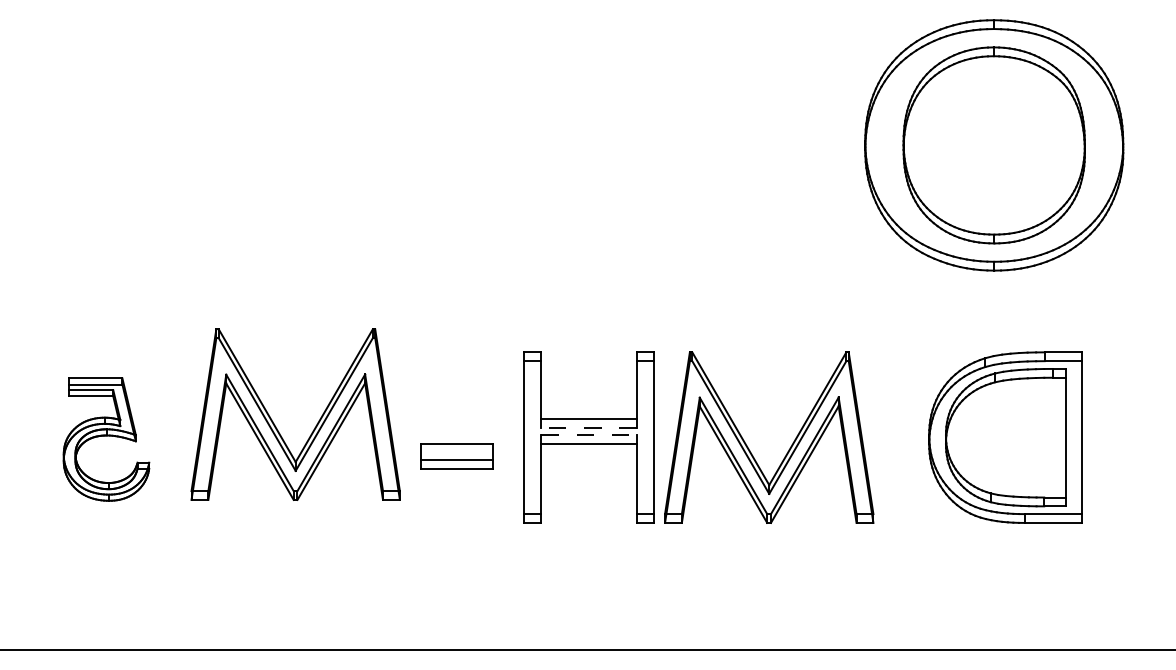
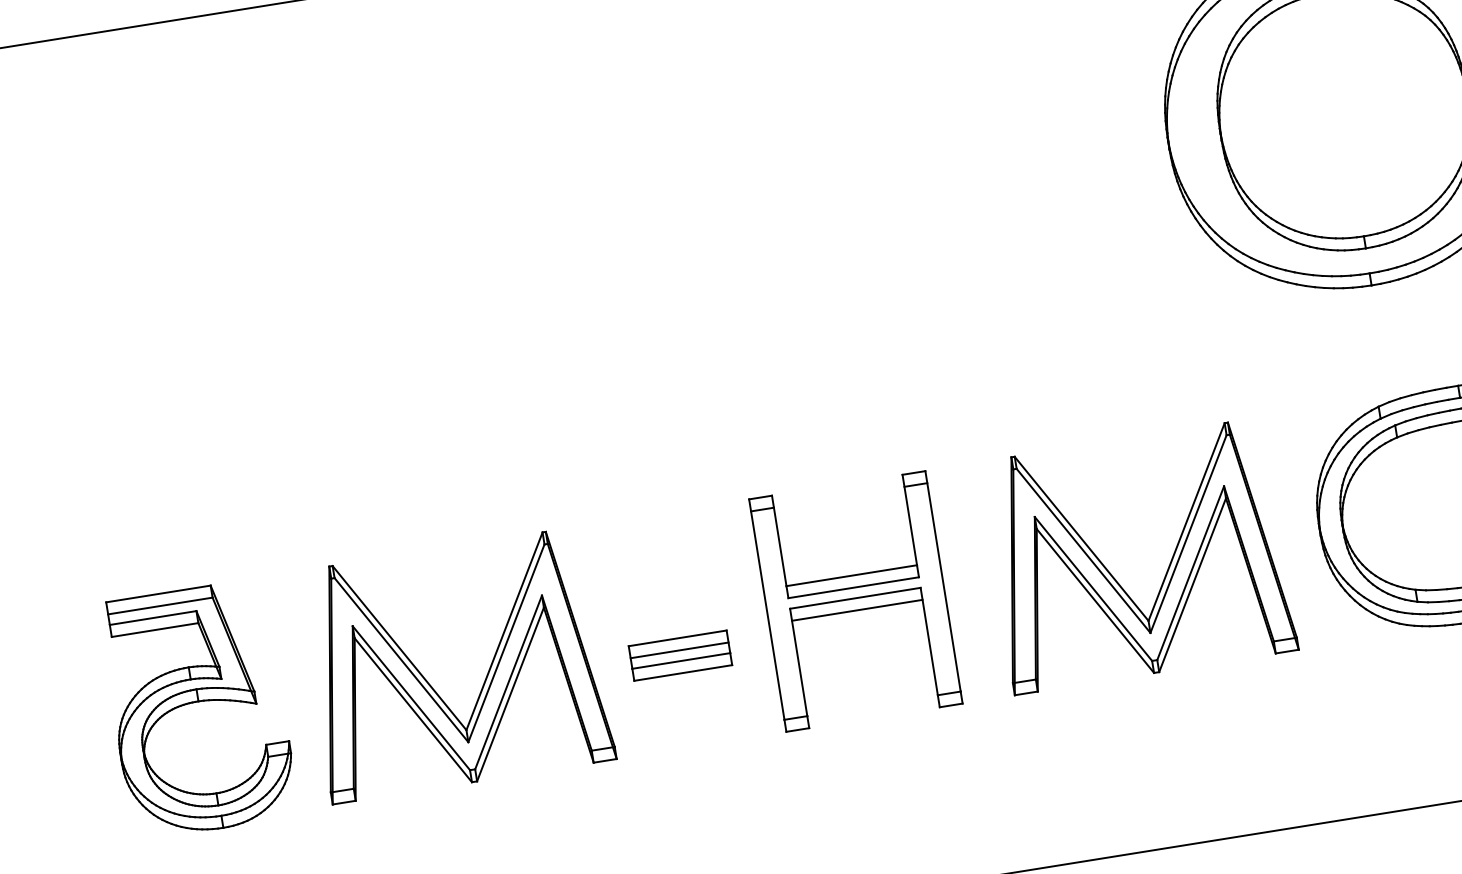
part: (276, 426) -> (432, 685), moved
line: (589, 427) -> (854, 587), dashed -> solid
line: (589, 435) -> (855, 598), dashed -> solid
part: (106, 439) -> (198, 709), size x1.43
part: (788, 449) -> (1167, 568), moved
line: (457, 452) -> (679, 650), added

